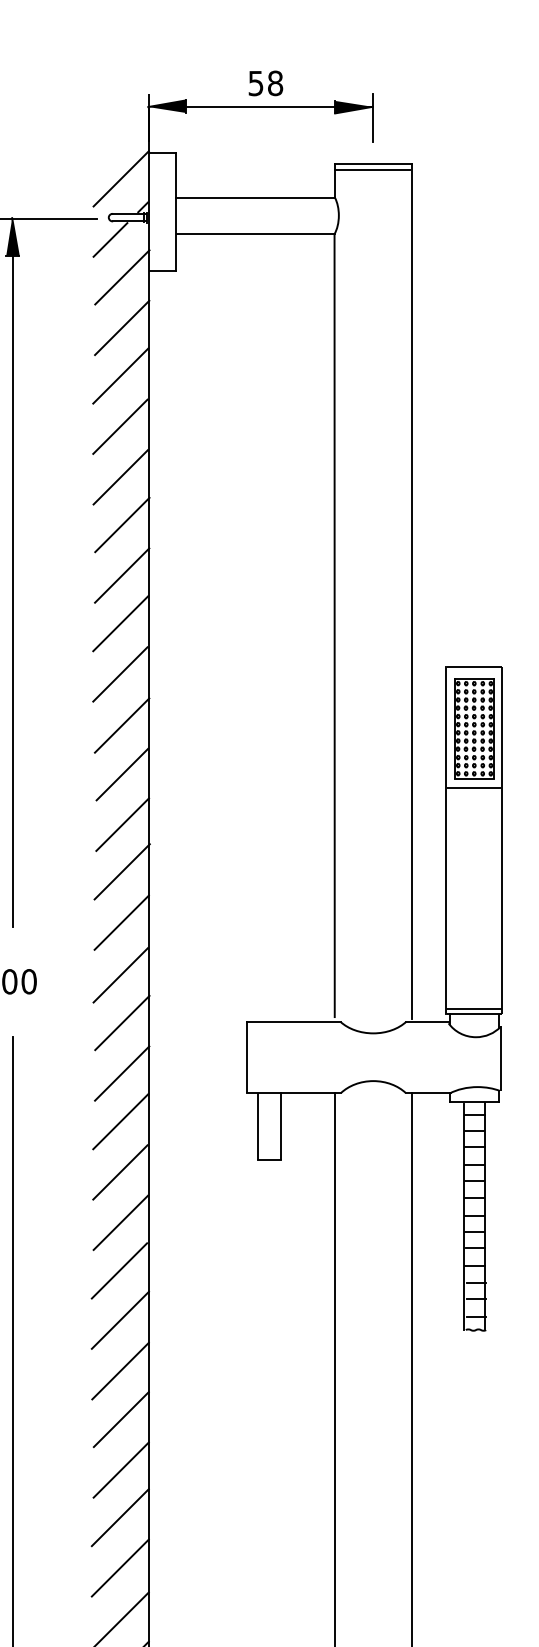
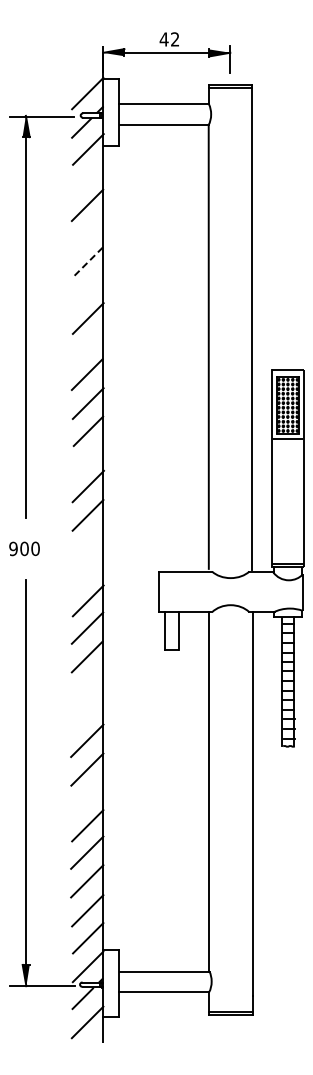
text: (265, 83) -> (169, 39), 58 -> 42
line: (120, 326) -> (87, 177), removed
line: (119, 425) -> (86, 233), removed
line: (120, 476) -> (87, 262), solid -> dashed
line: (122, 524) -> (88, 289), removed
line: (120, 623) -> (87, 345), removed
line: (122, 824) -> (88, 459), removed
line: (120, 974) -> (87, 544), removed
line: (122, 1021) -> (88, 571), removed
line: (120, 1222) -> (87, 685), removed
line: (119, 1270) -> (86, 712), removed
line: (120, 1418) -> (87, 796), removed

